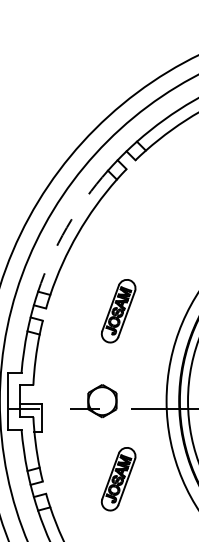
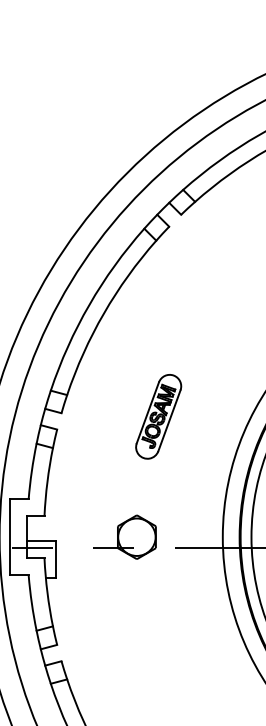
arc: (66, 227) -> (88, 304), dashed -> solid
part: (118, 479) -> (158, 642), removed

